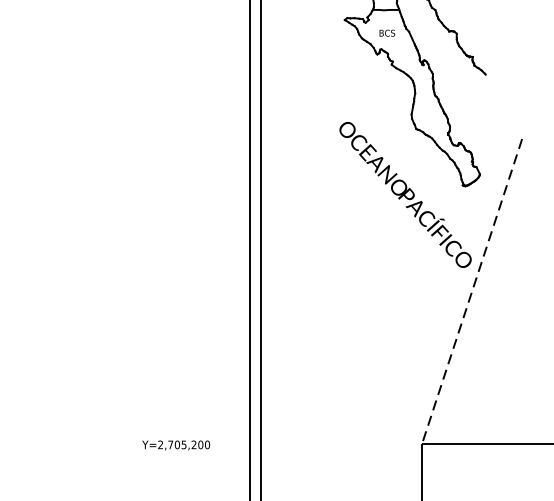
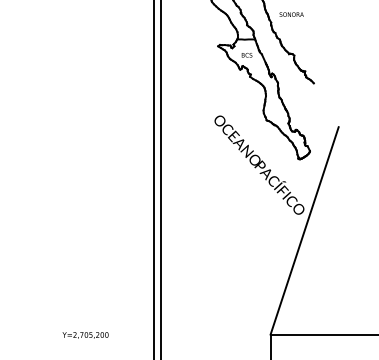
line: (471, 292) -> (304, 231), dashed -> solid
text: (176, 445) -> (85, 335), moved

